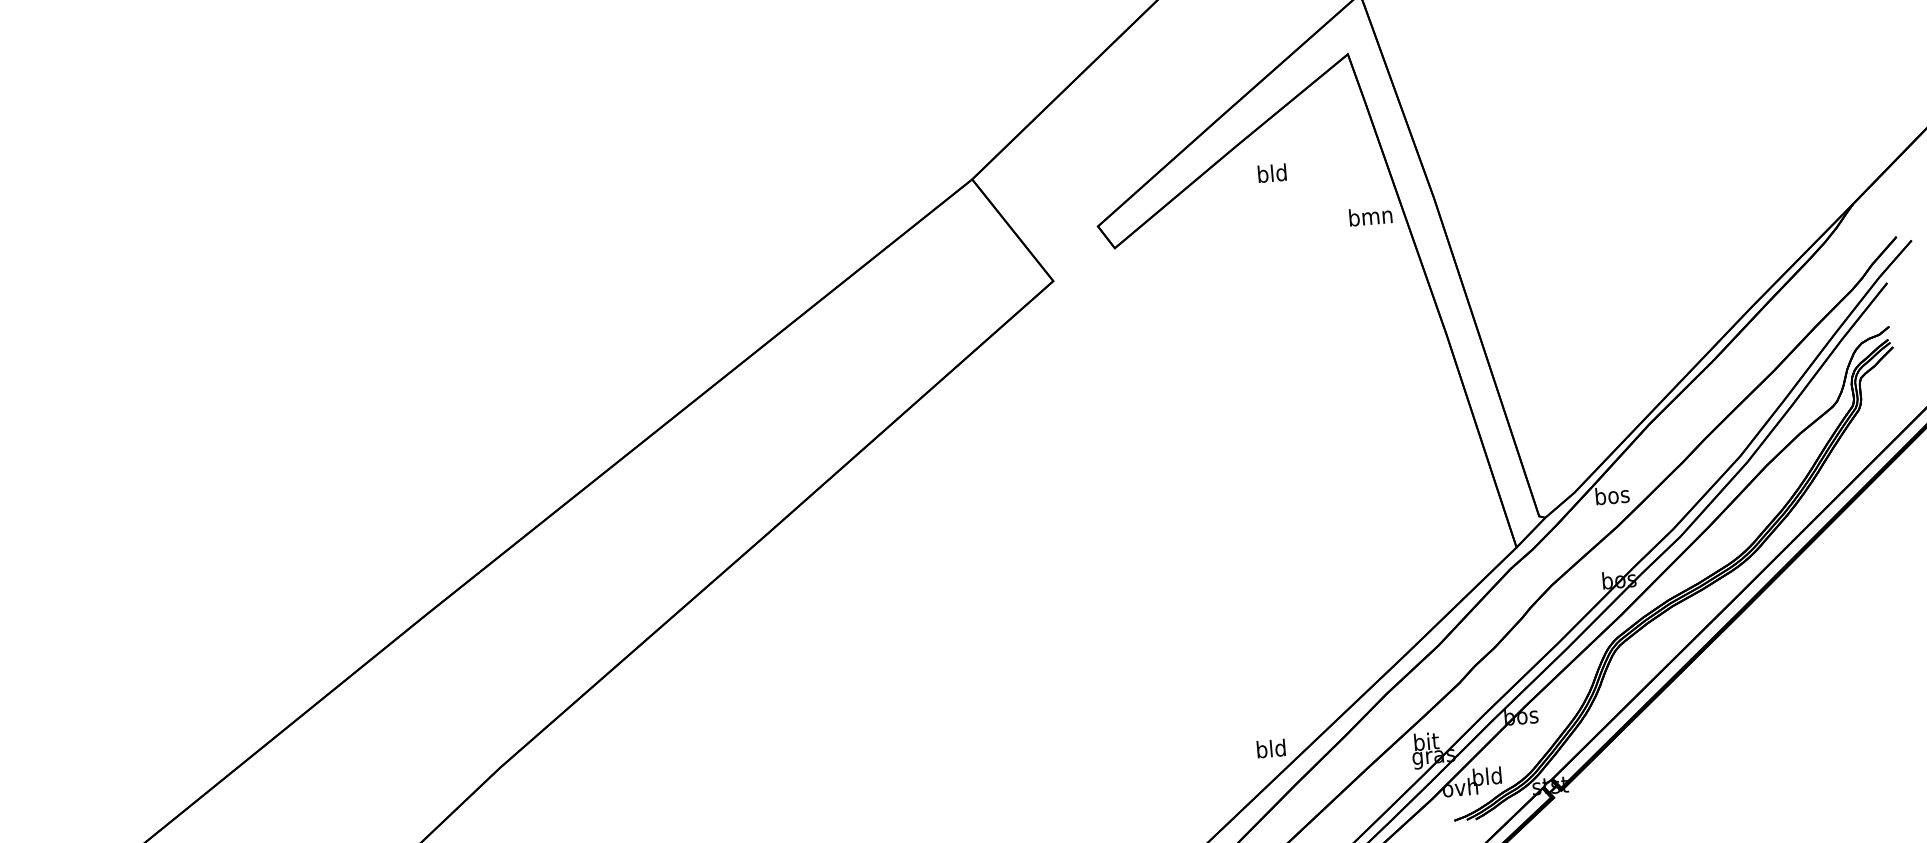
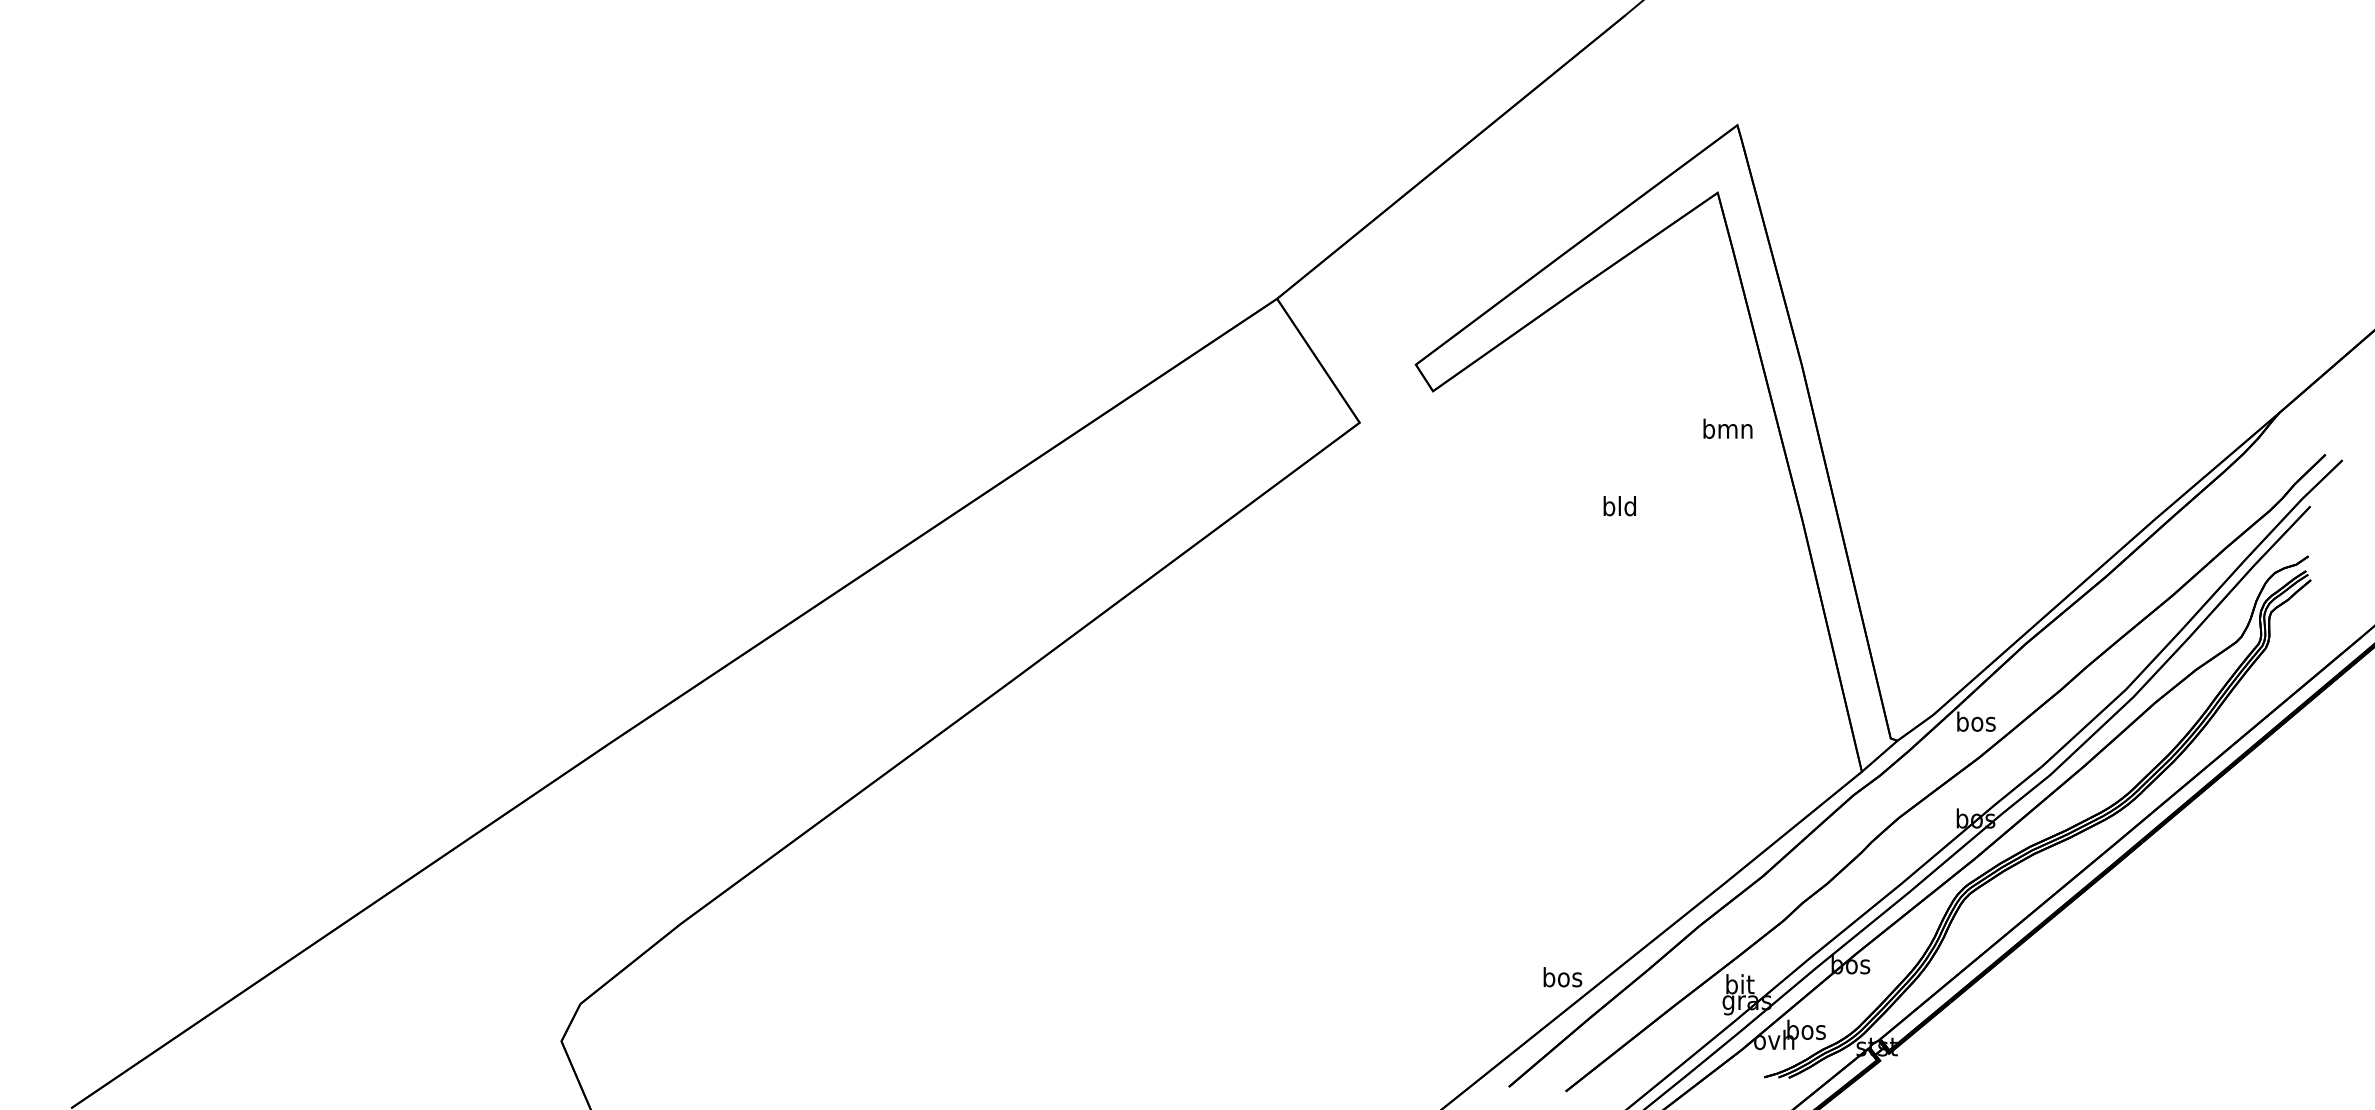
text: (1271, 173) -> (1619, 506), moved
text: (1370, 216) -> (1727, 428), moved
text: (1271, 748) -> (1562, 977), bld -> bos
text: (1487, 775) -> (1806, 1029), bld -> bos

